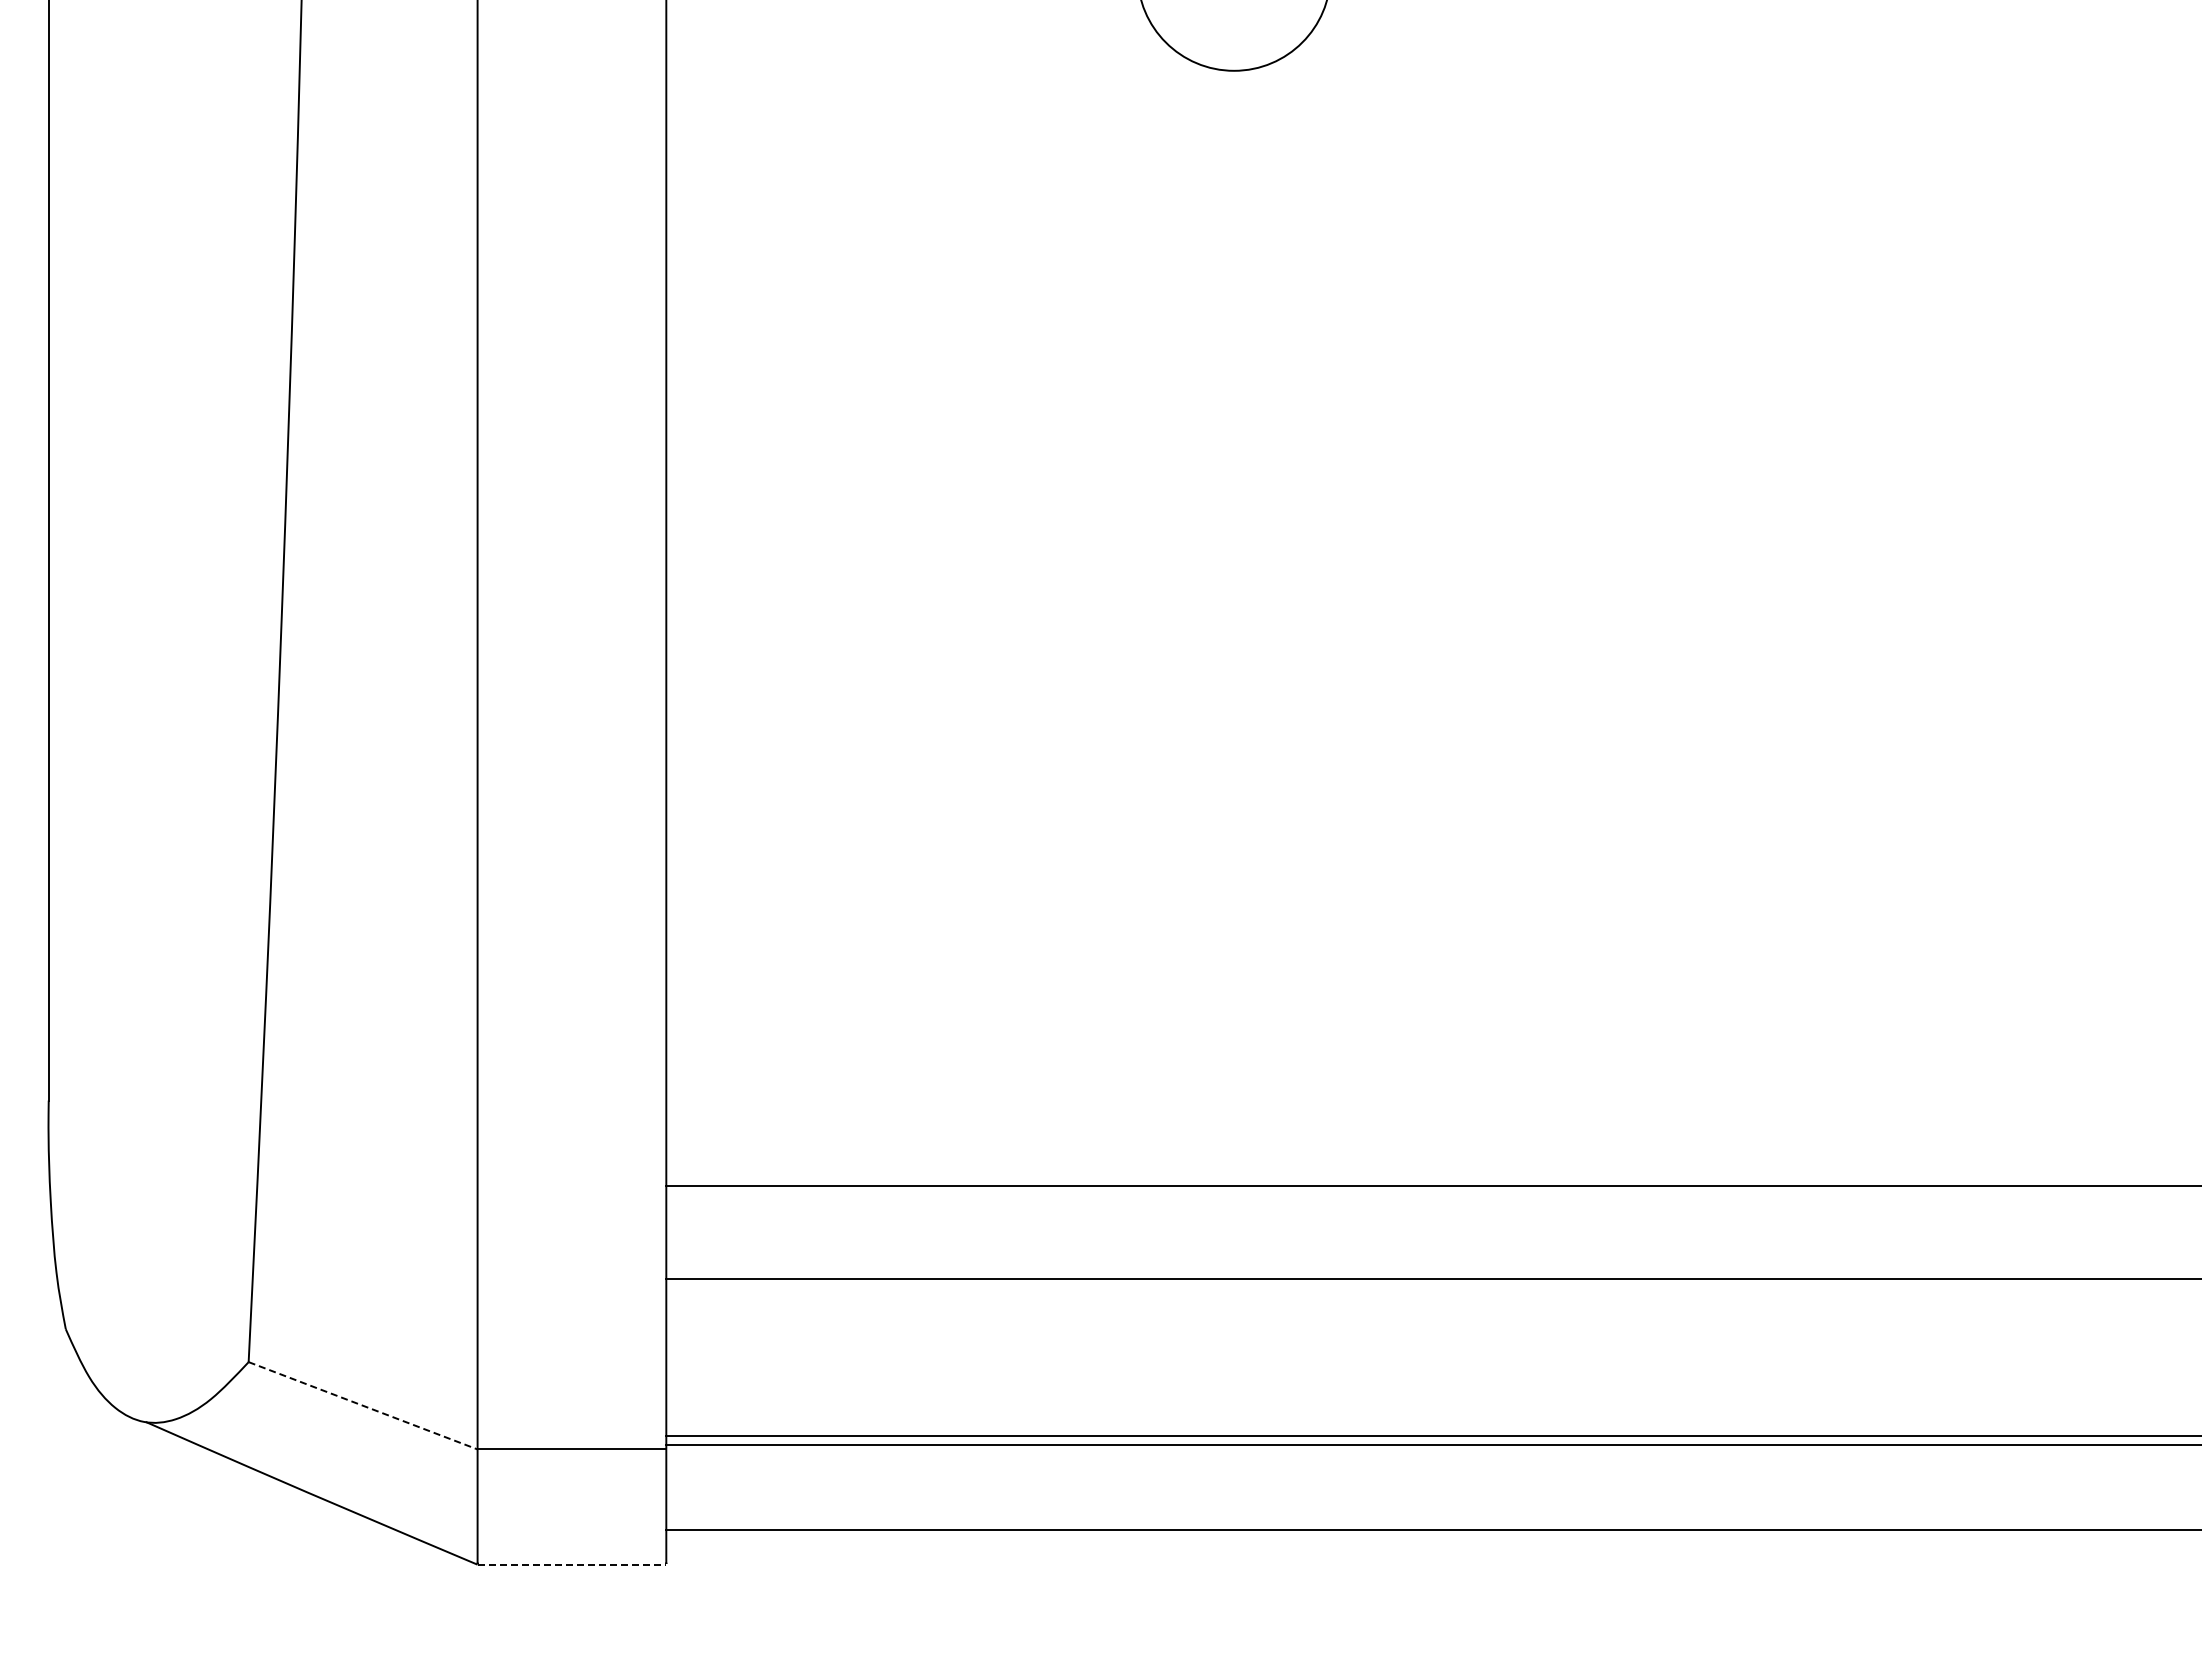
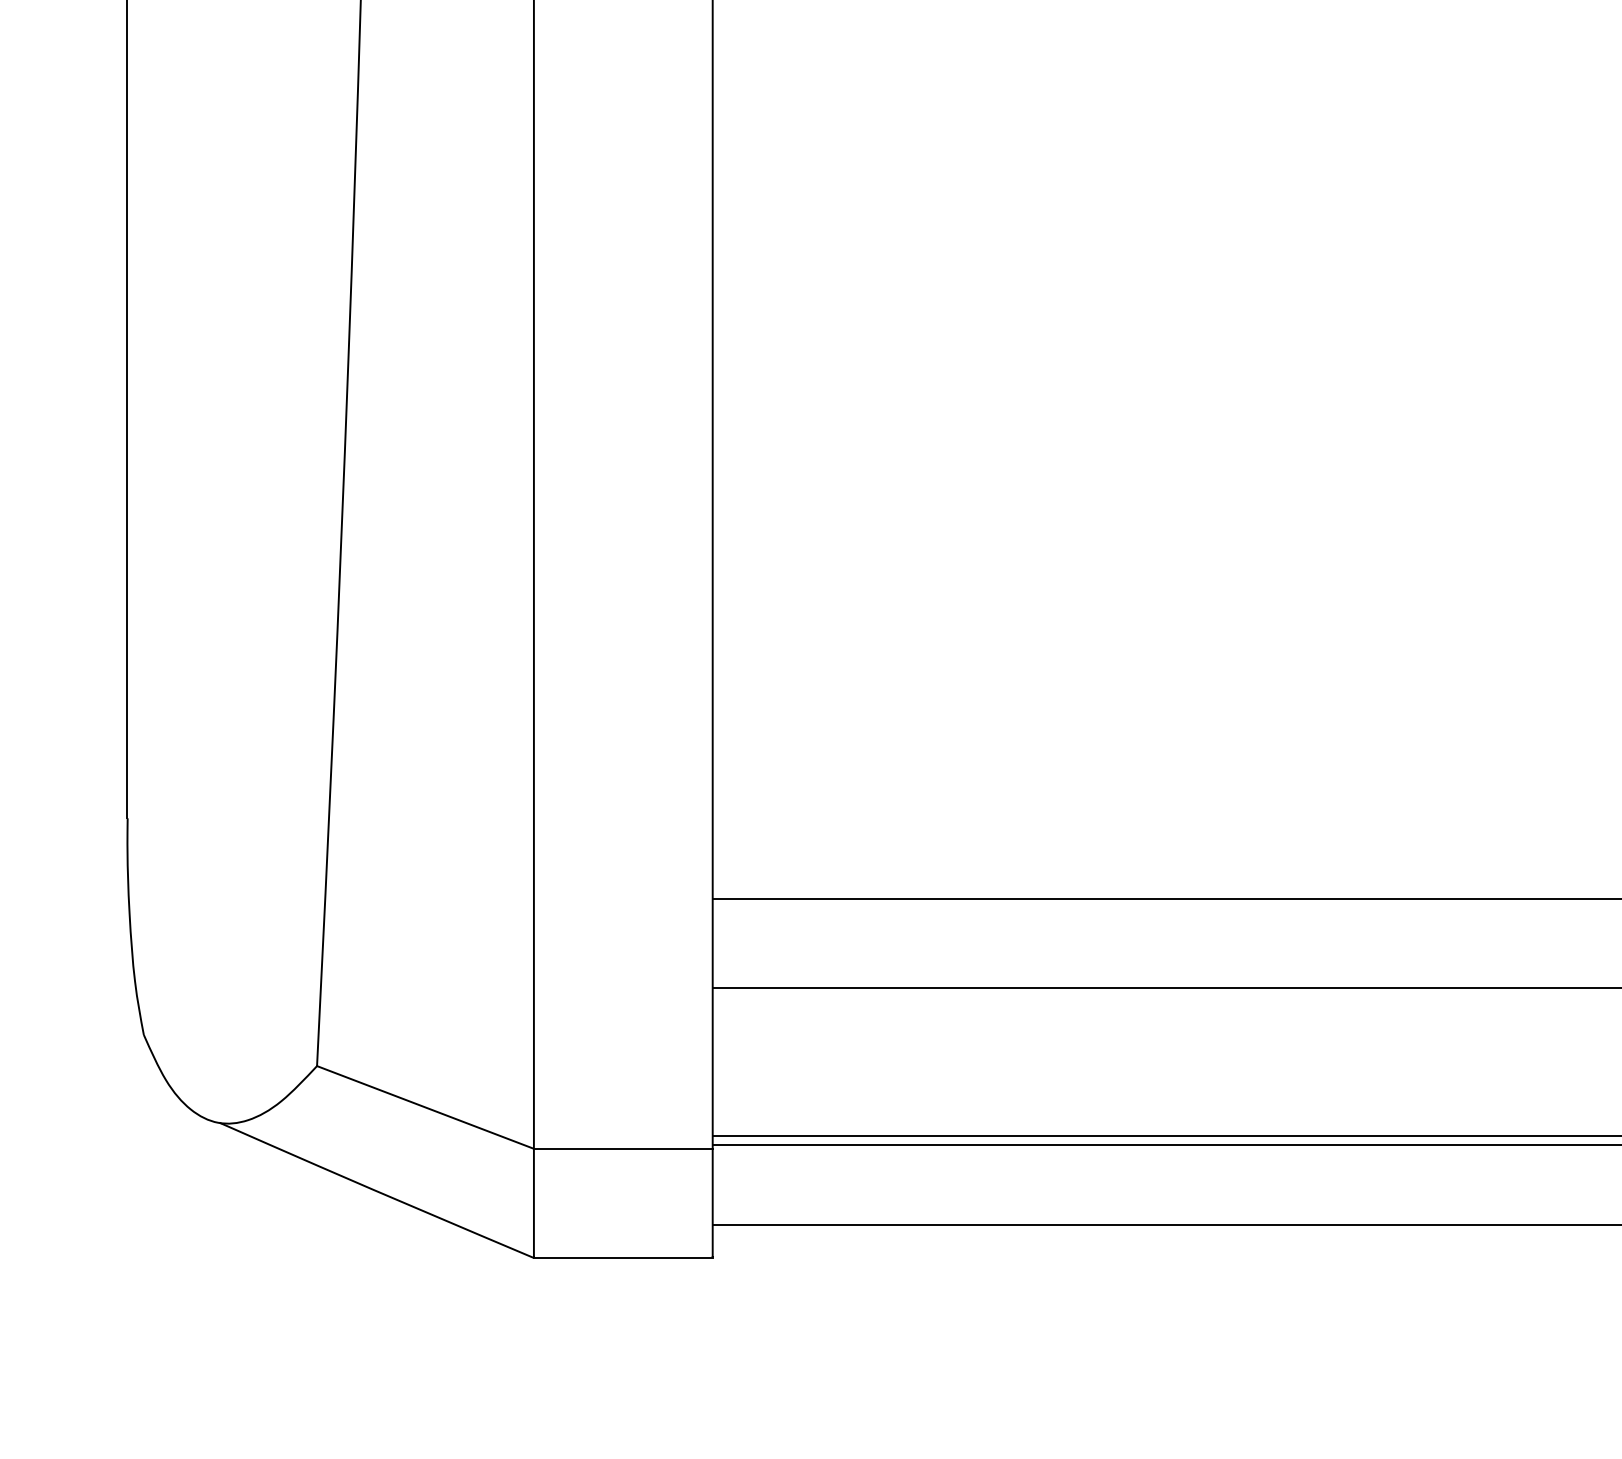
line: (363, 1405) -> (425, 1107), dashed -> solid
line: (572, 1564) -> (623, 1257), dashed -> solid

